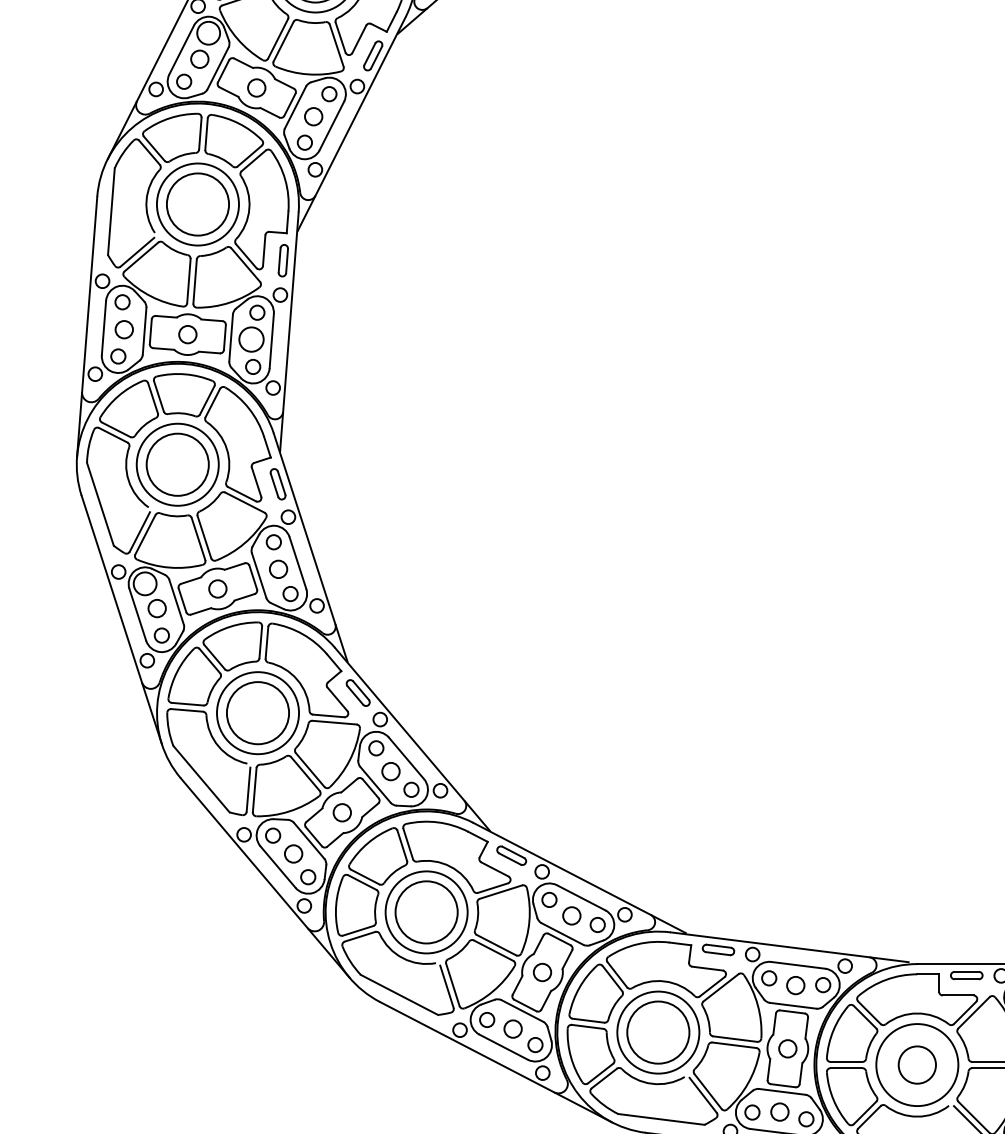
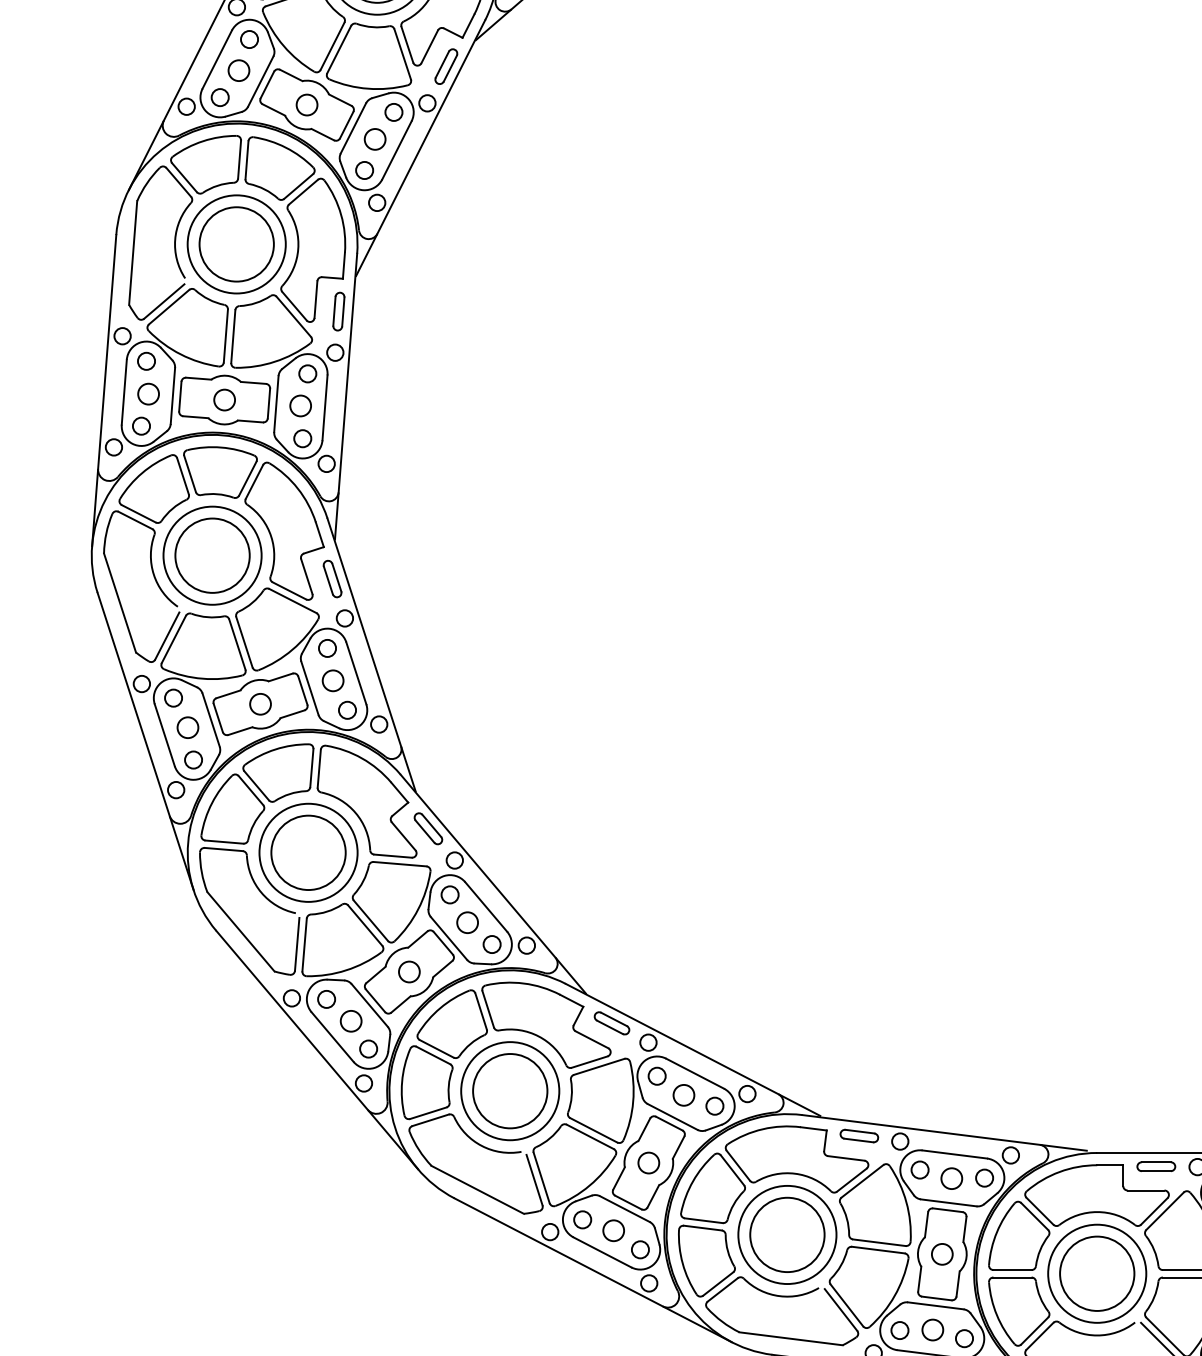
circle: (208, 33) -> (249, 39), size x0.62
circle: (251, 339) -> (300, 405), size x0.71
circle: (145, 583) -> (173, 697), size x0.62
circle: (917, 1064) -> (1097, 1273), size x1.67

